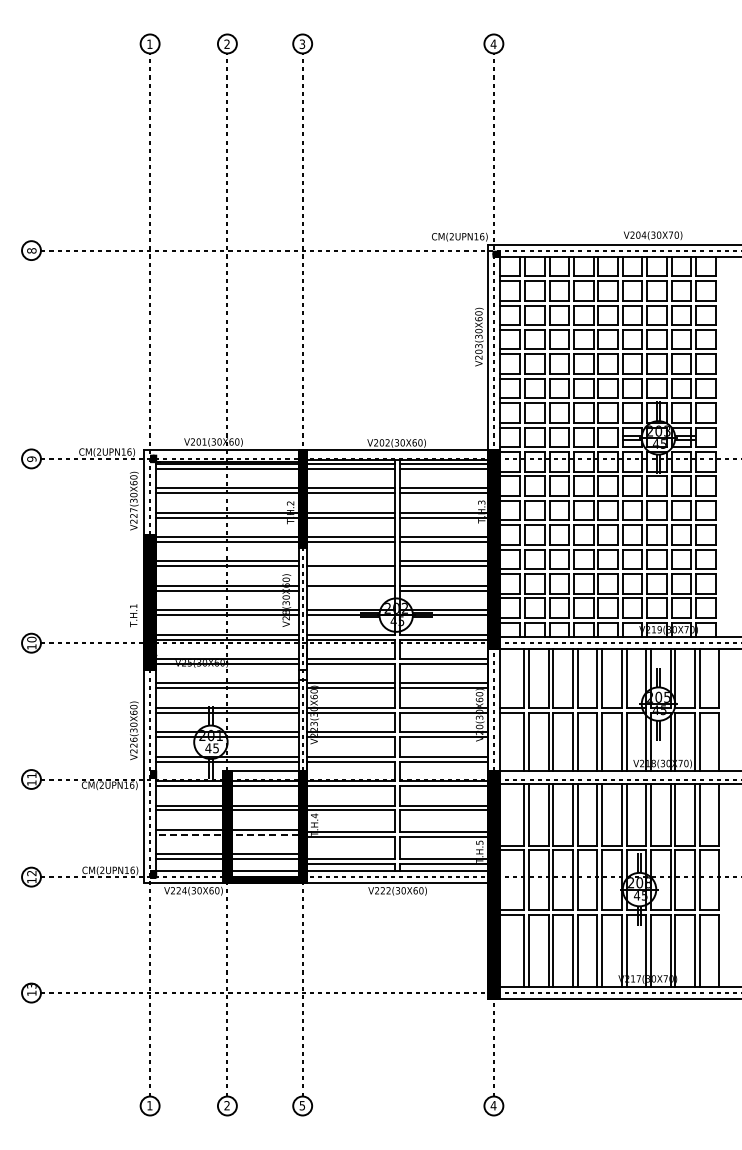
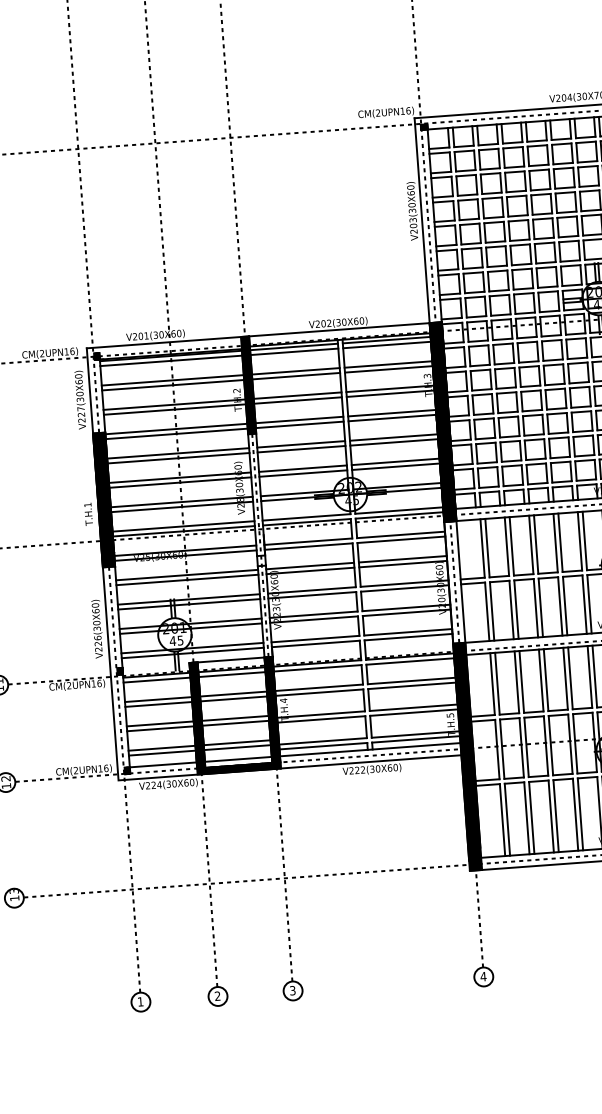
line: (350, 561) -> (300, 444), added
line: (350, 590) -> (303, 473), added
line: (226, 834) -> (197, 725), dashed -> solid
text: (302, 1105) -> (292, 990), 5 -> 3

